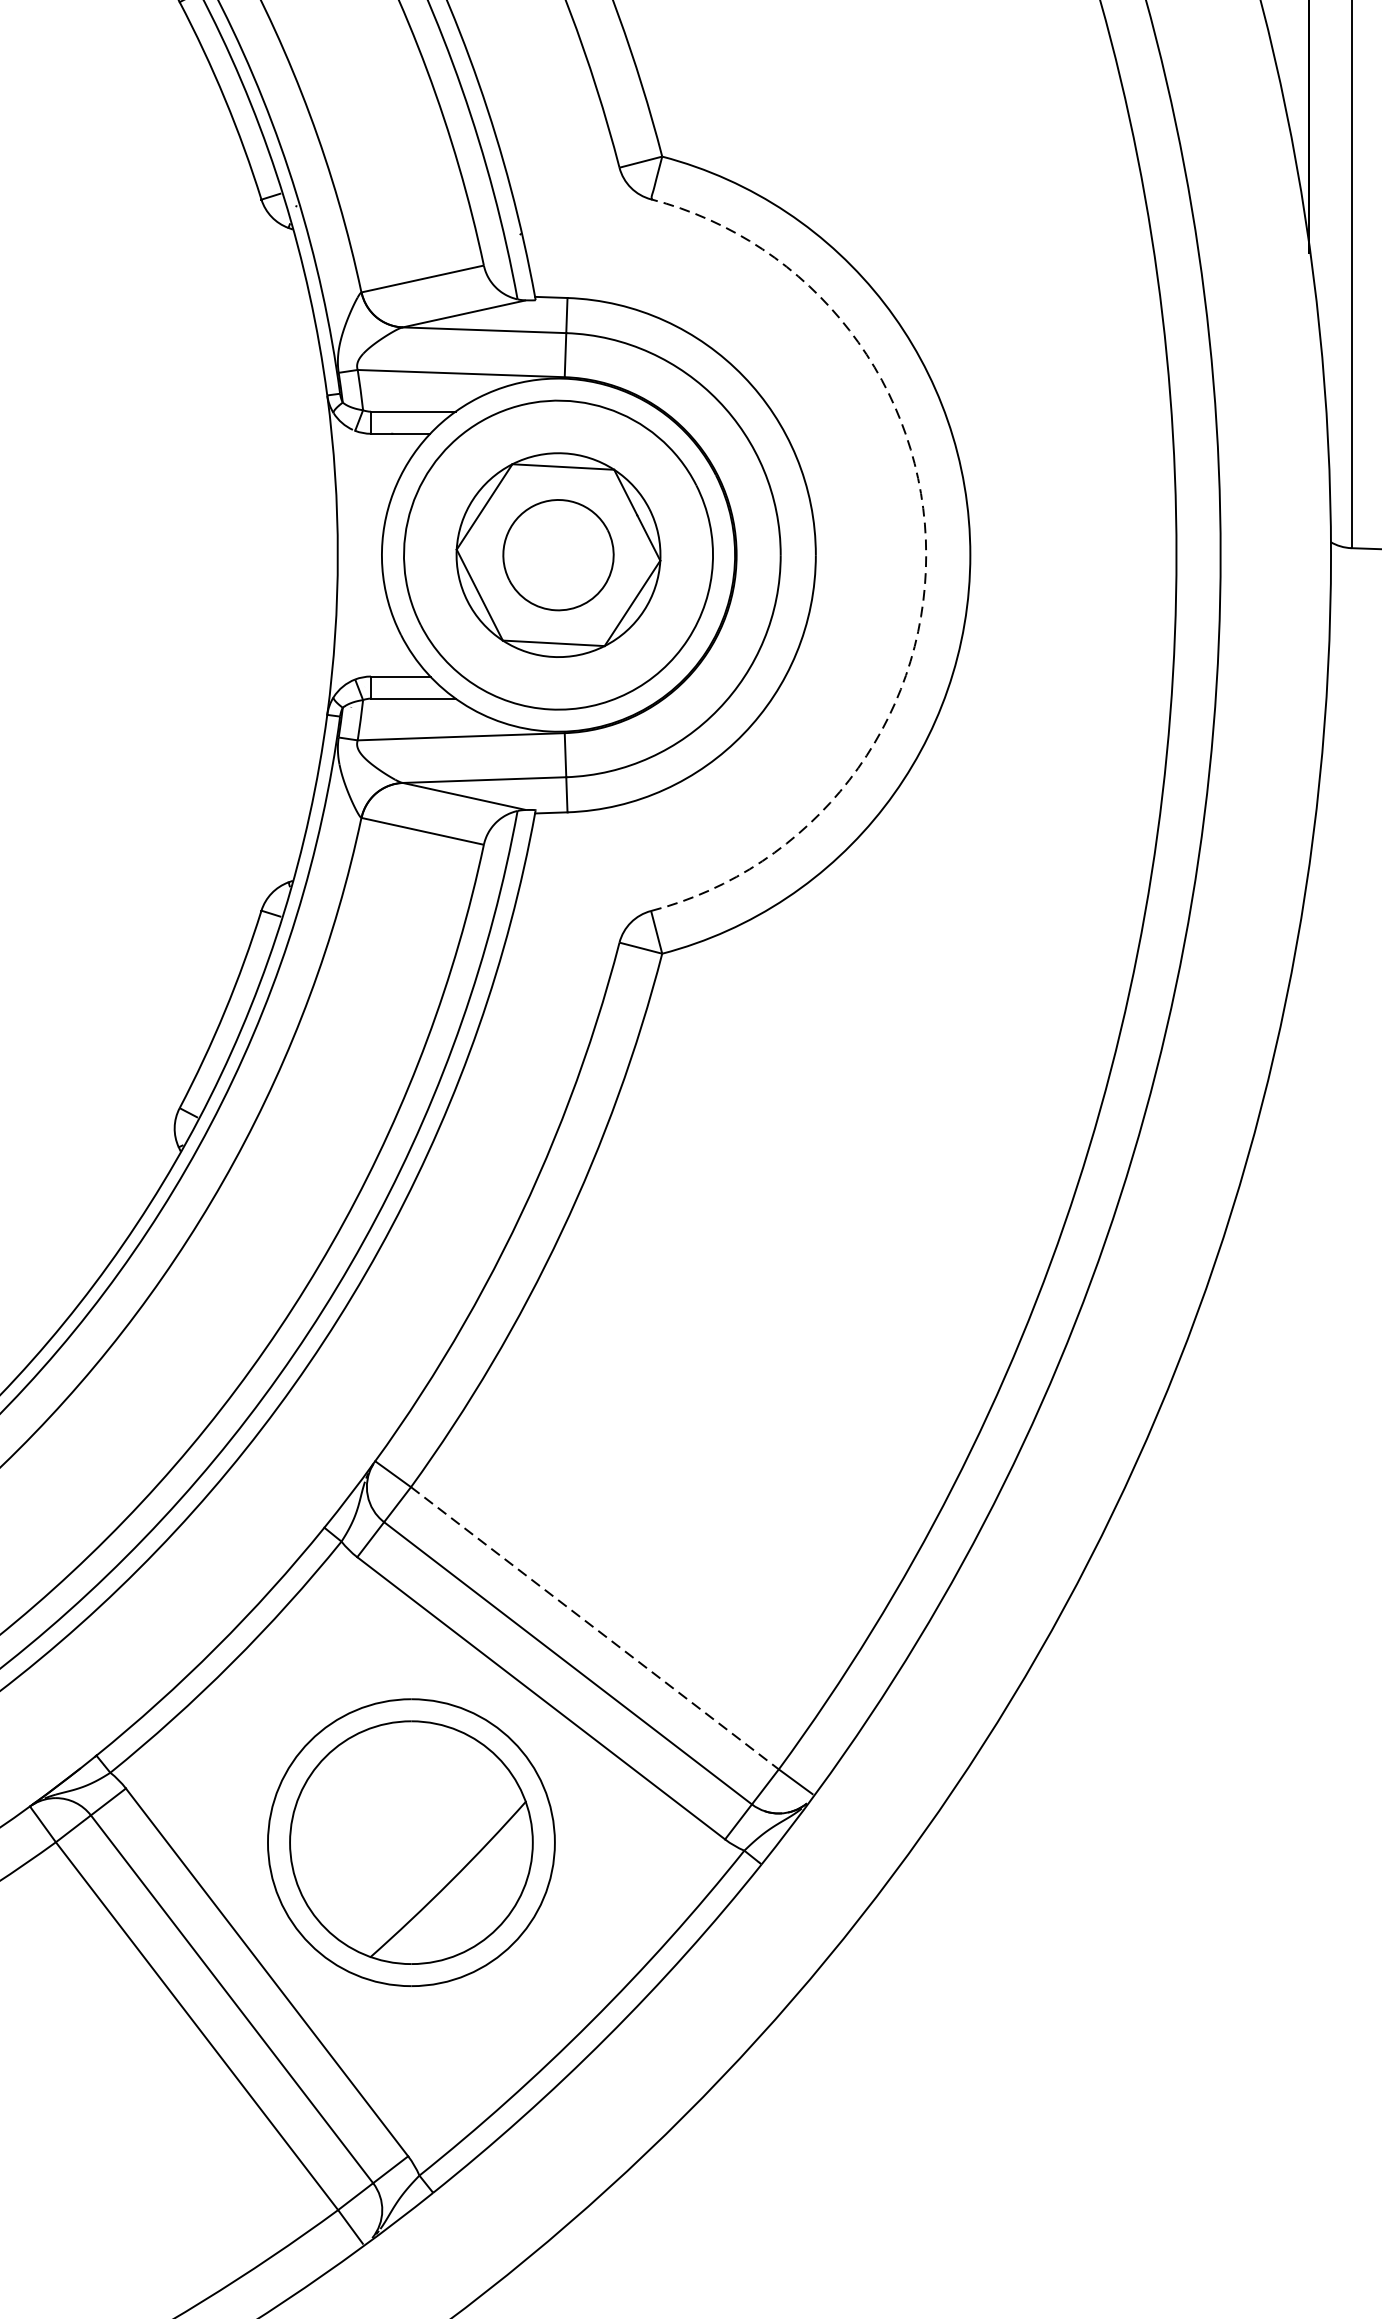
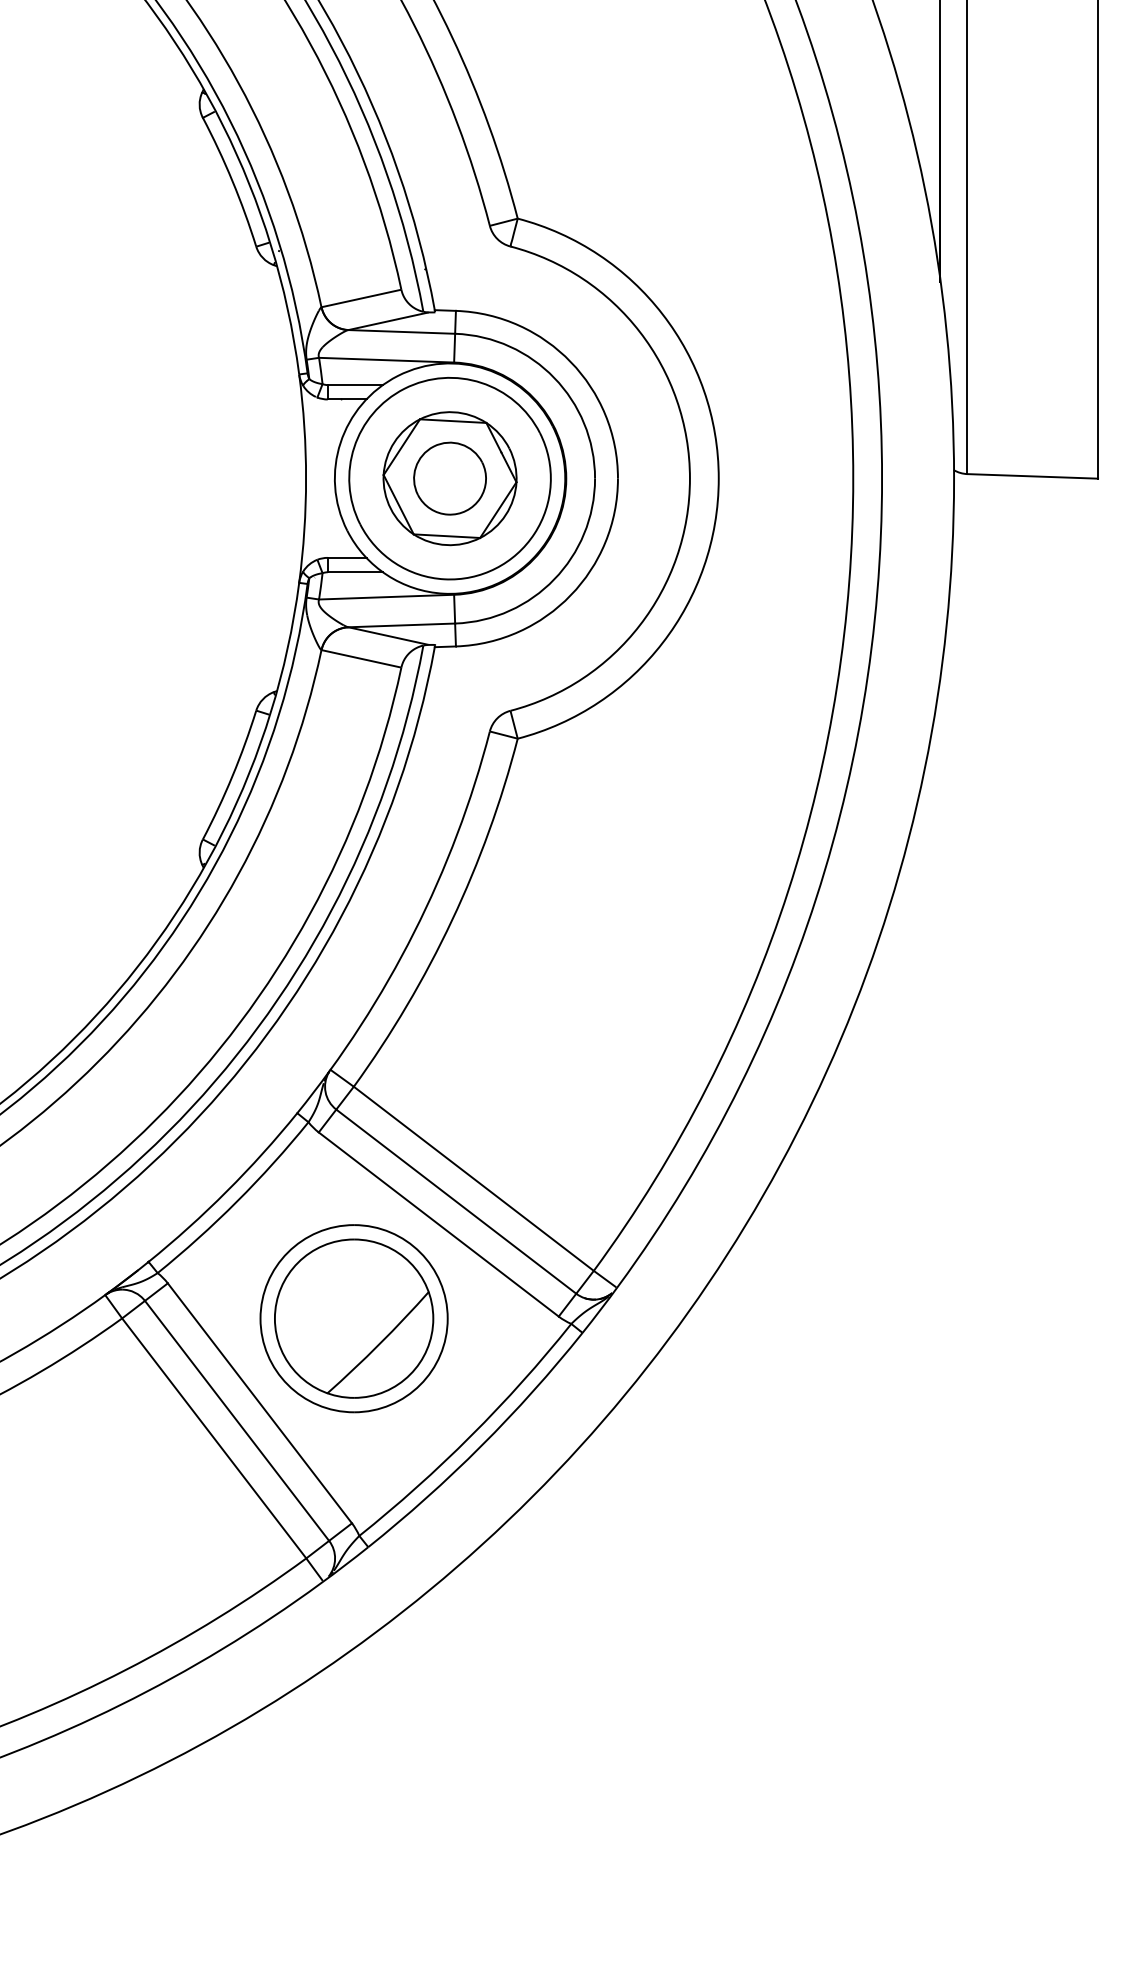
arc: (925, 554) -> (689, 478), dashed -> solid
line: (595, 1629) -> (474, 1179), dashed -> solid

